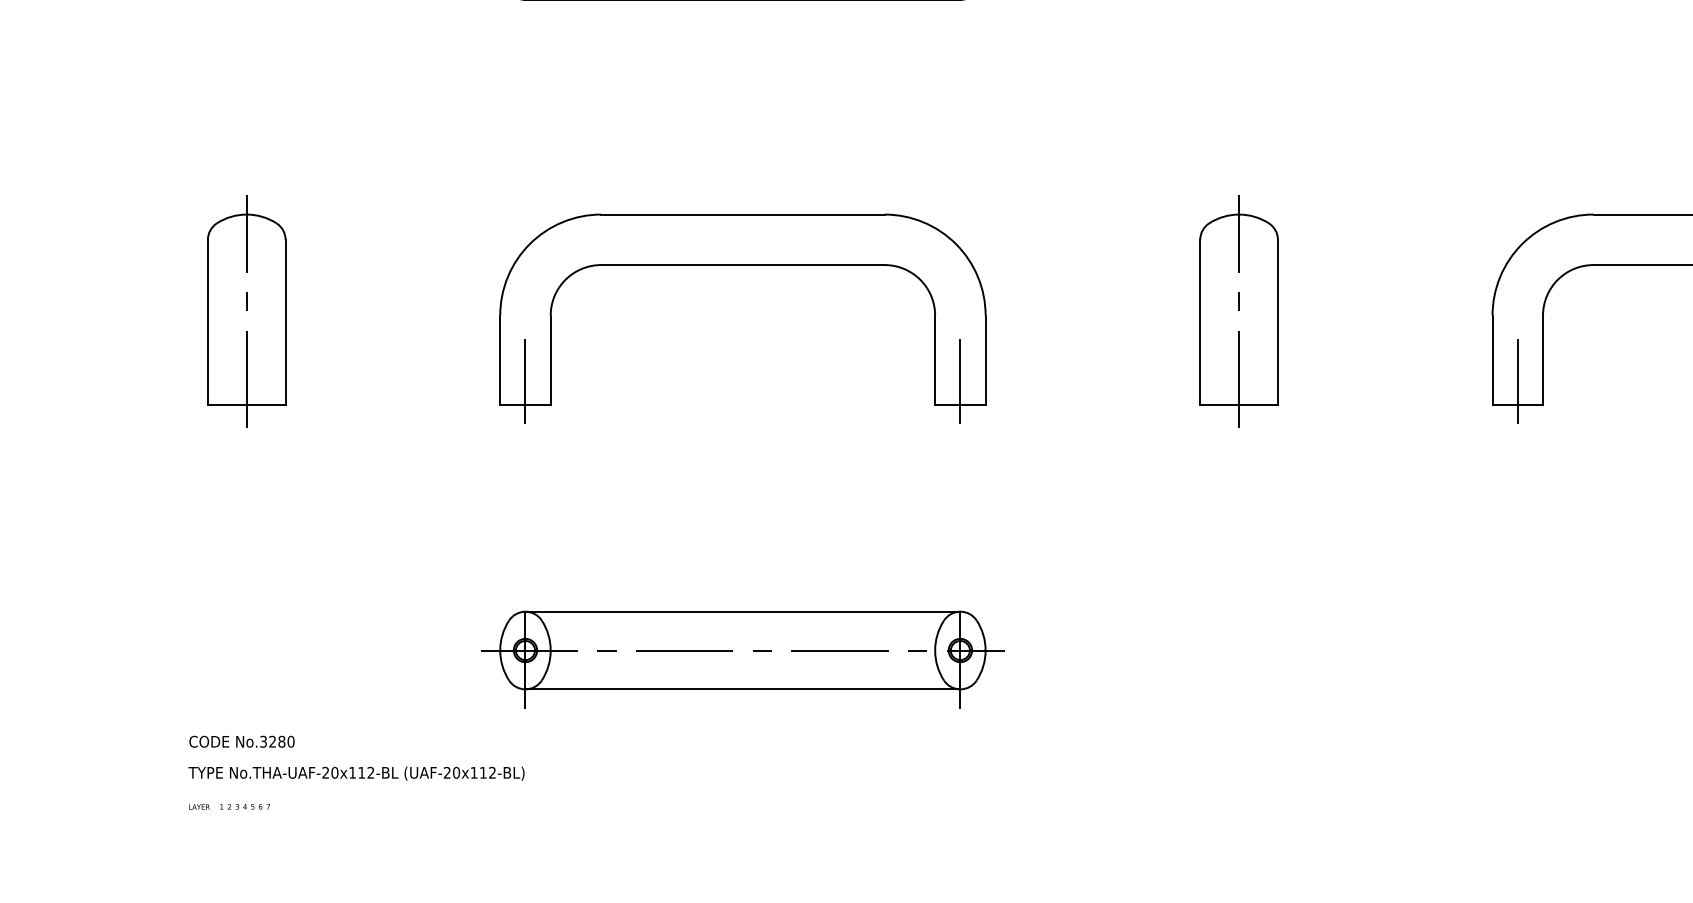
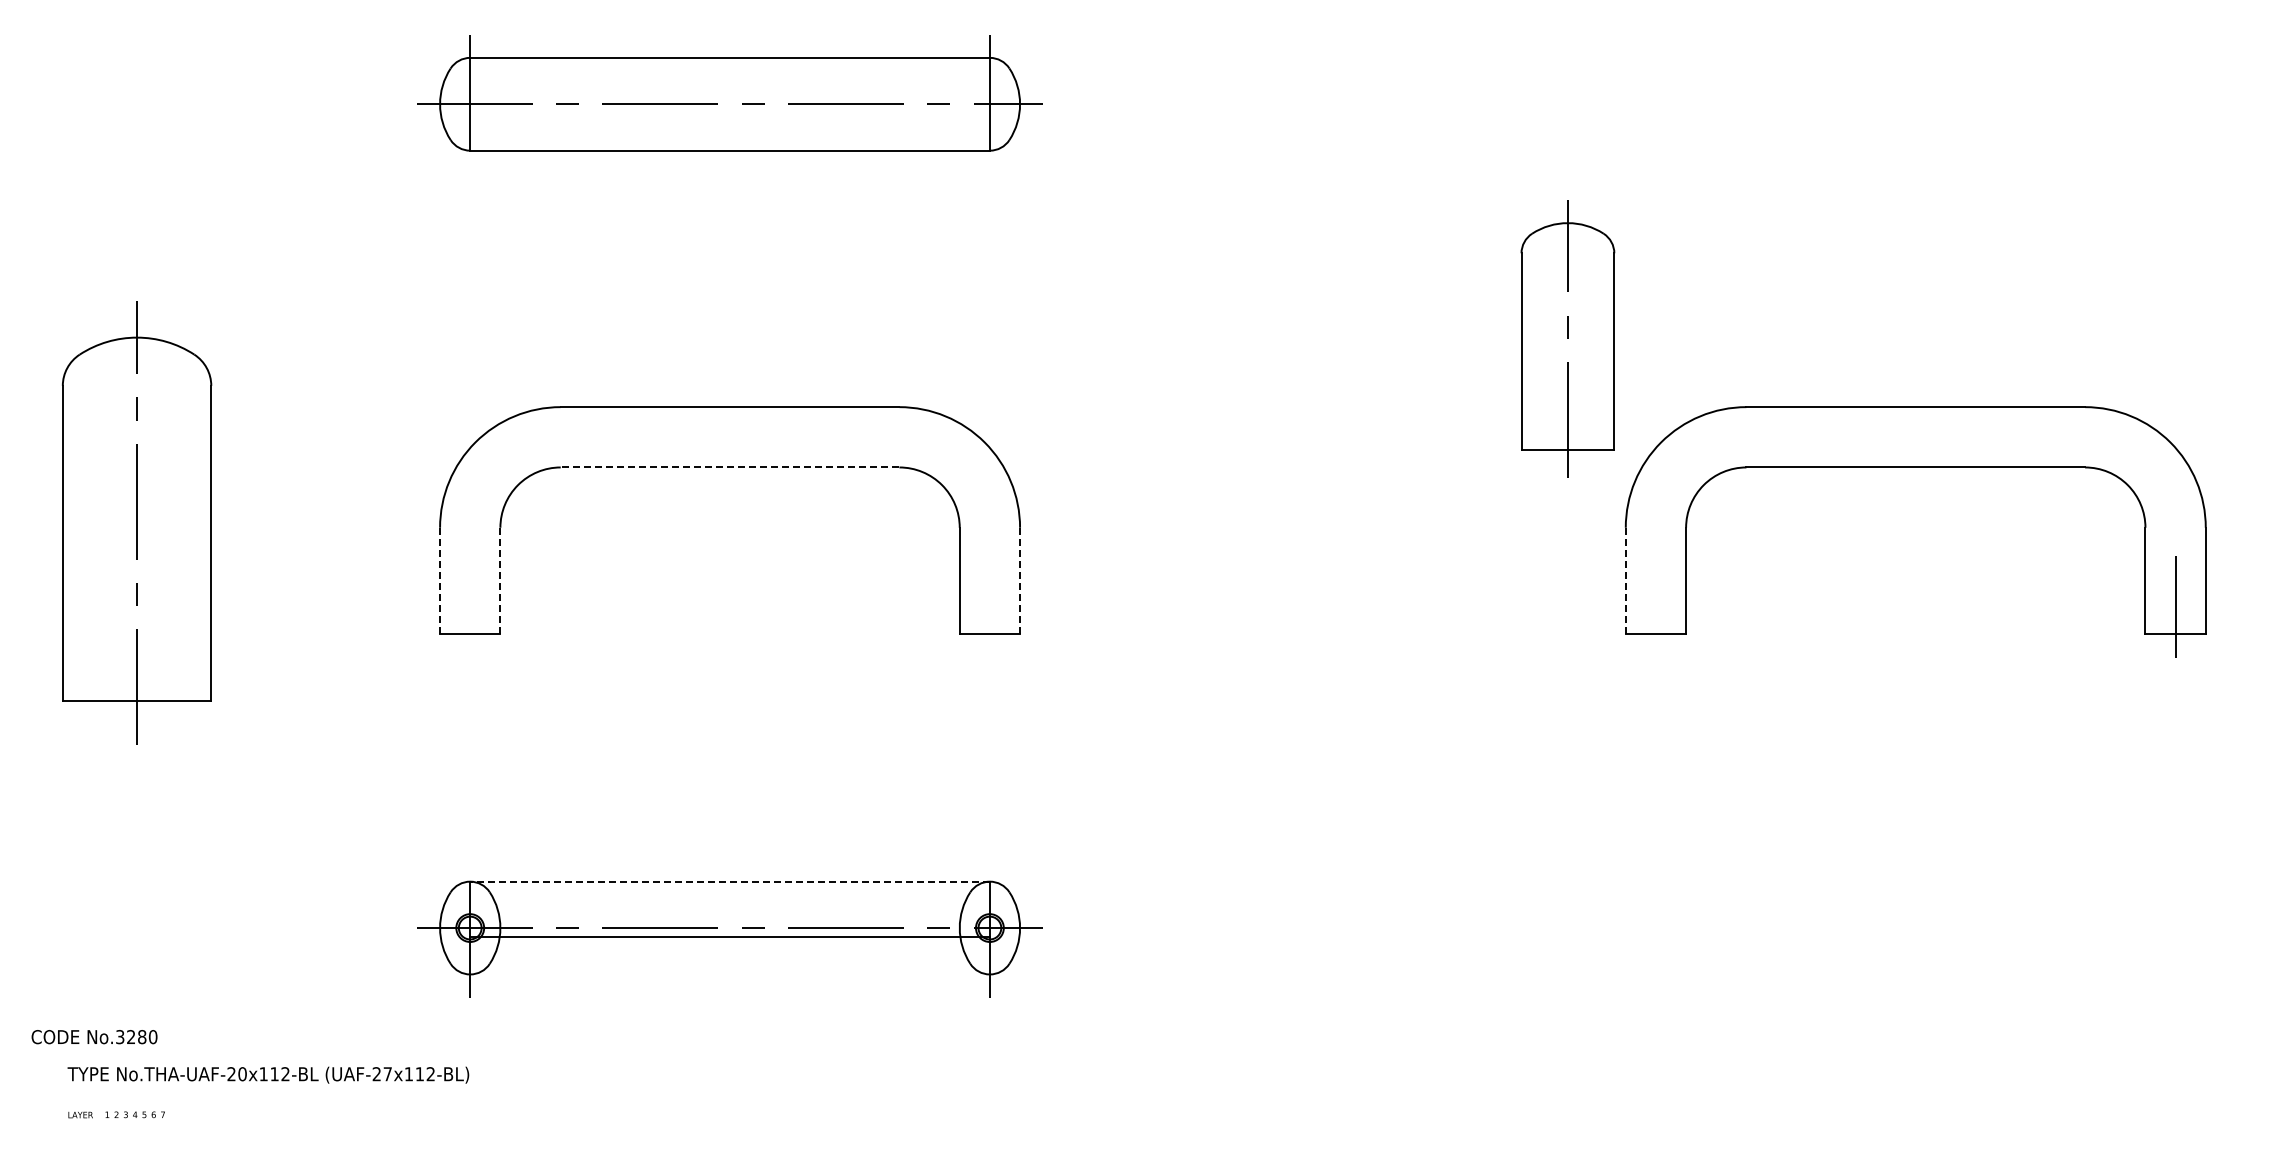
line: (742, 265) -> (729, 467), solid -> dashed
part: (247, 311) -> (137, 522), size x1.6
part: (1238, 311) -> (1567, 338), moved
line: (500, 359) -> (440, 580), solid -> dashed
line: (550, 359) -> (500, 580), solid -> dashed
line: (985, 359) -> (1020, 580), solid -> dashed
line: (1492, 359) -> (1625, 580), solid -> dashed
line: (525, 381) -> (470, 606), removed
line: (960, 381) -> (989, 606), removed
line: (1517, 381) -> (1655, 606), removed
line: (743, 611) -> (730, 881), solid -> dashed
line: (742, 689) -> (729, 937), moved
text: (241, 742) -> (94, 1037), moved
text: (456, 773) -> (387, 1074), (UAF-20x112-BL) -> (UAF-27x112-BL)

